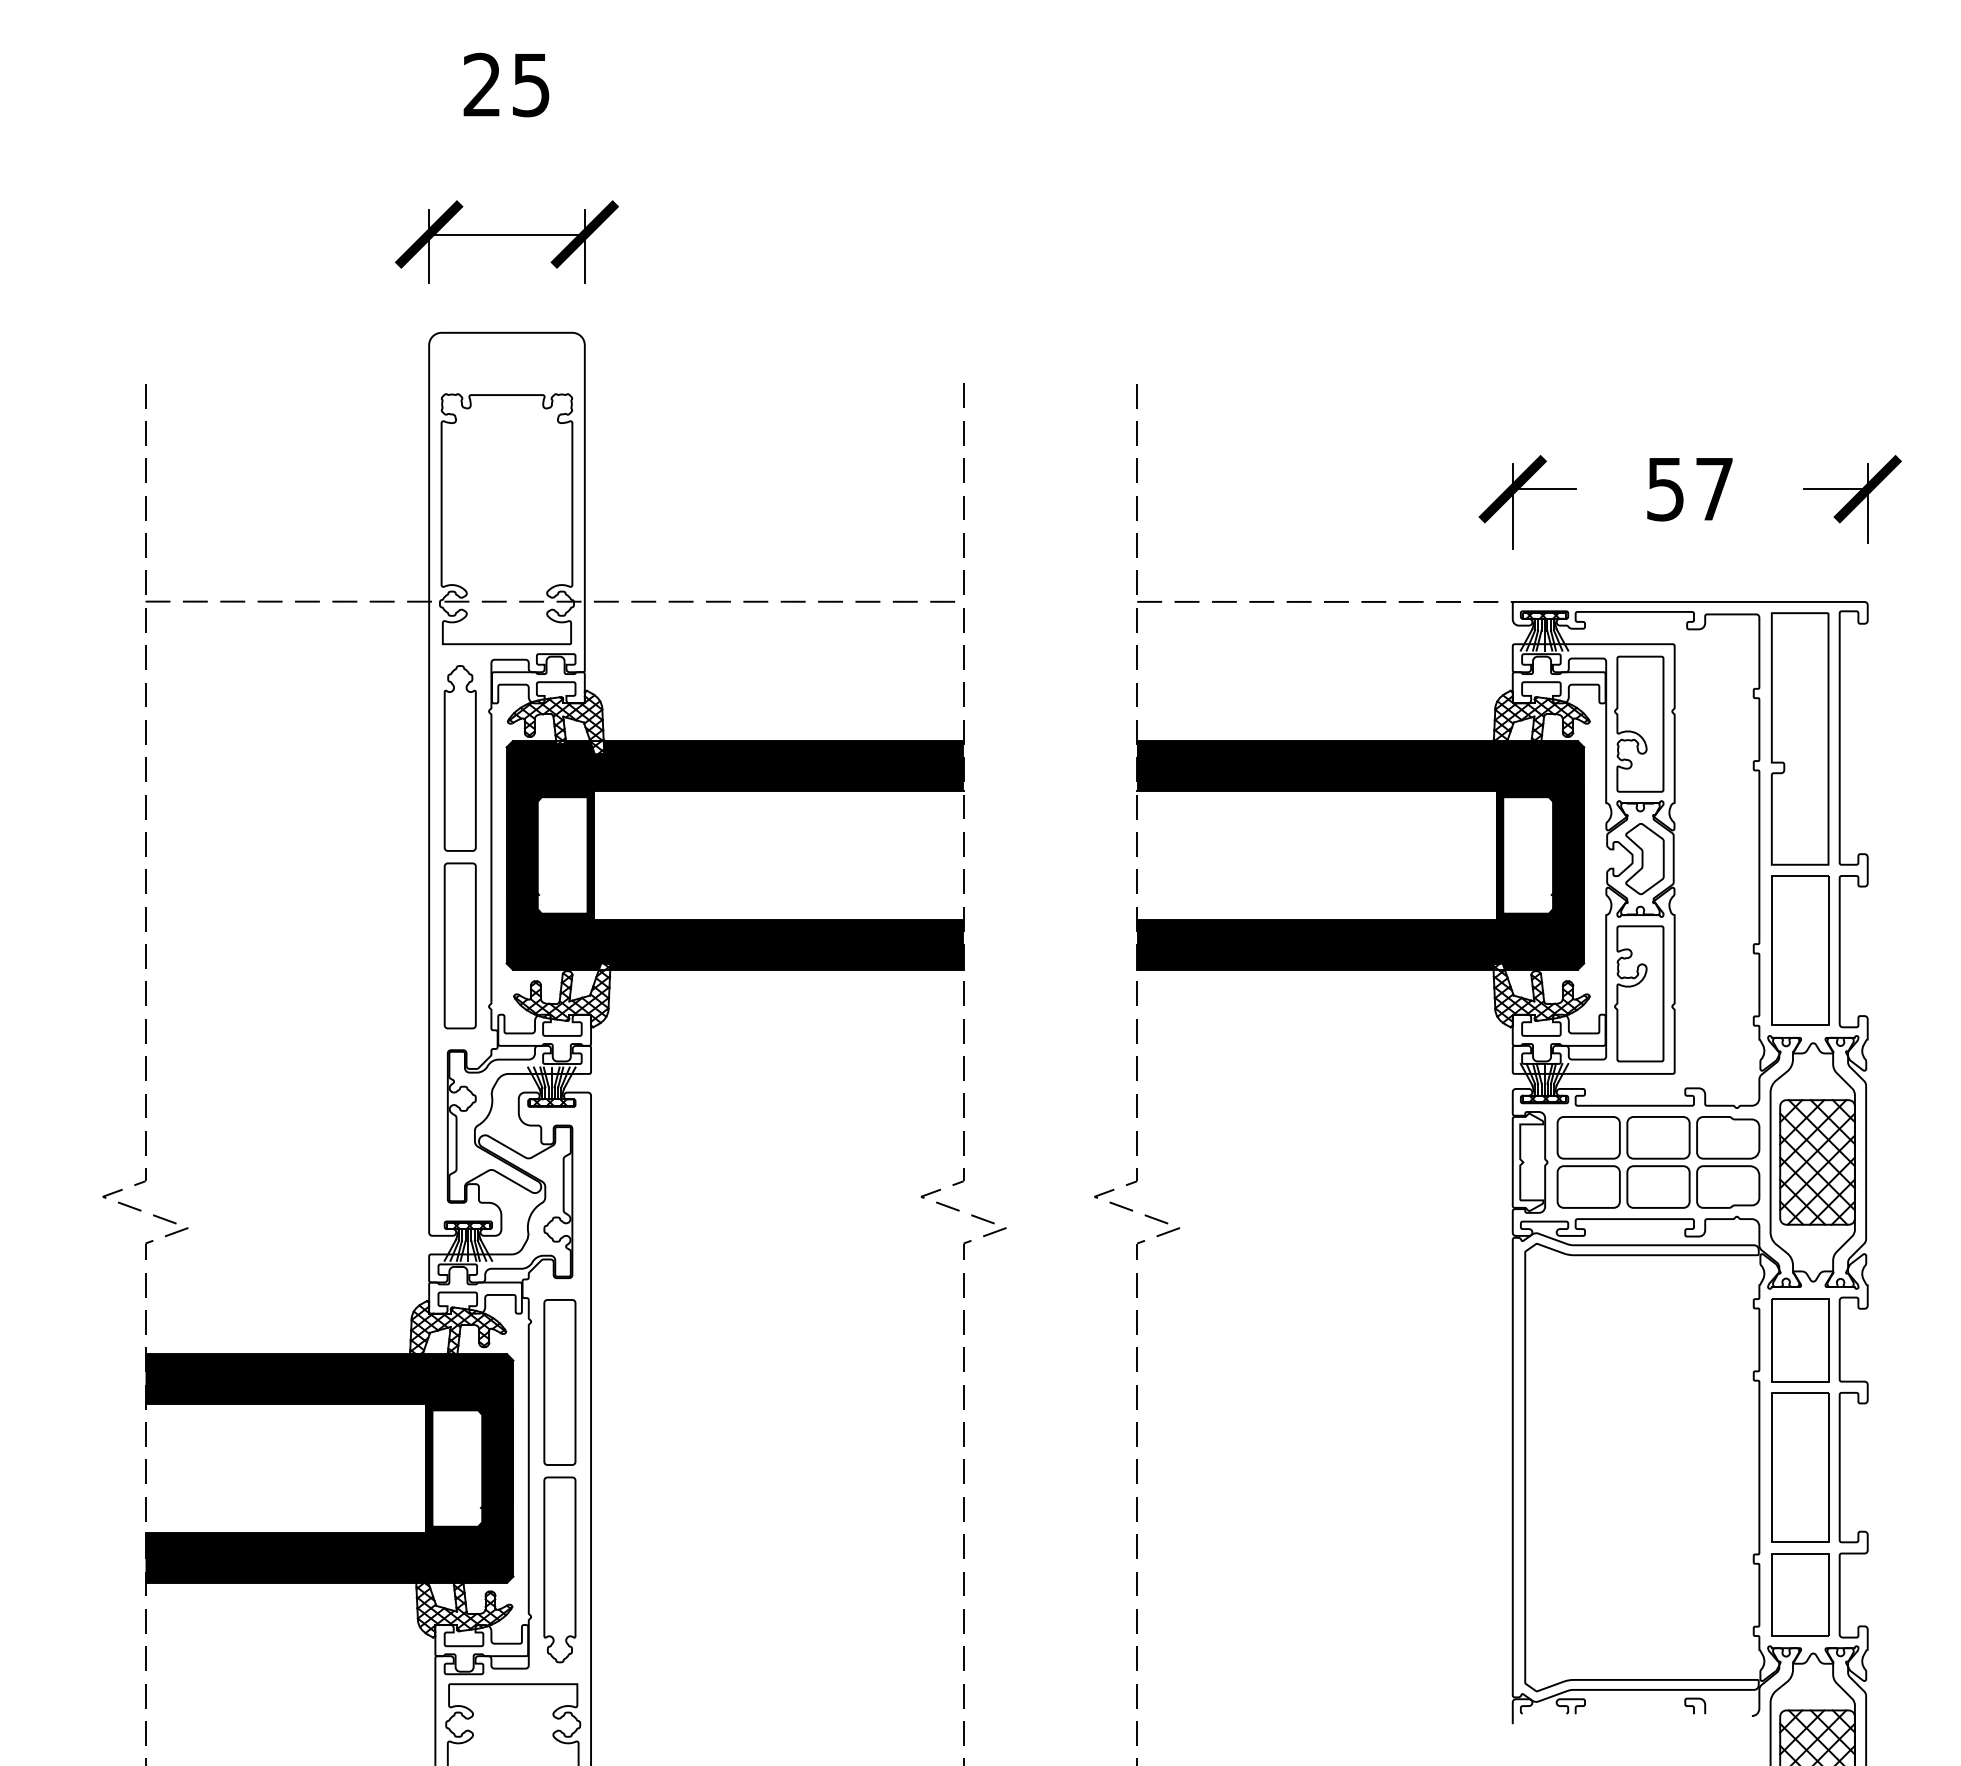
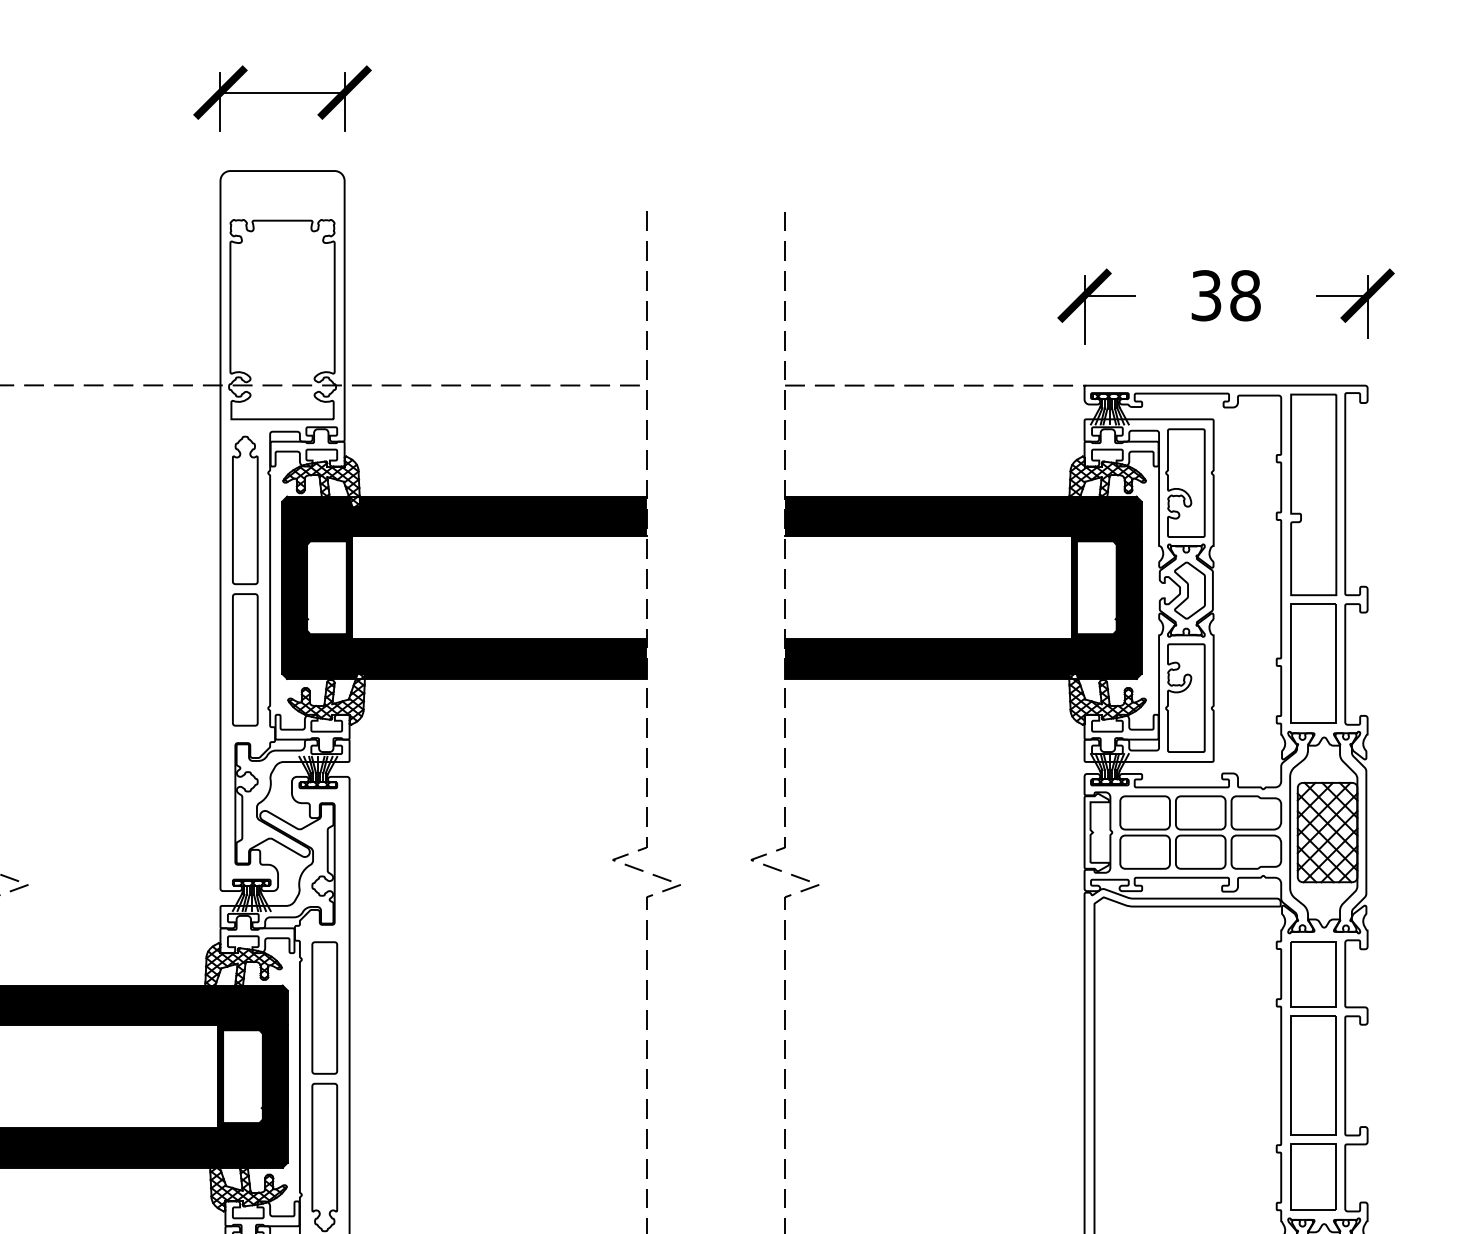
text: (1690, 489) -> (1226, 295), 57 -> 38

